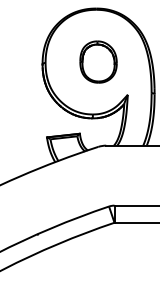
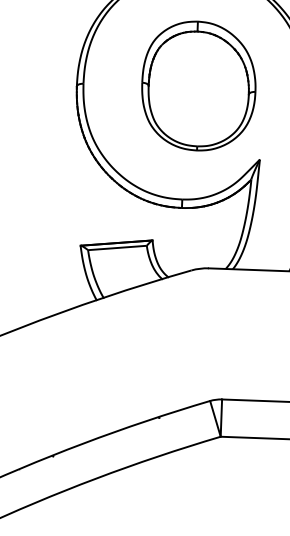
part: (98, 61) -> (198, 84), size x1.43

